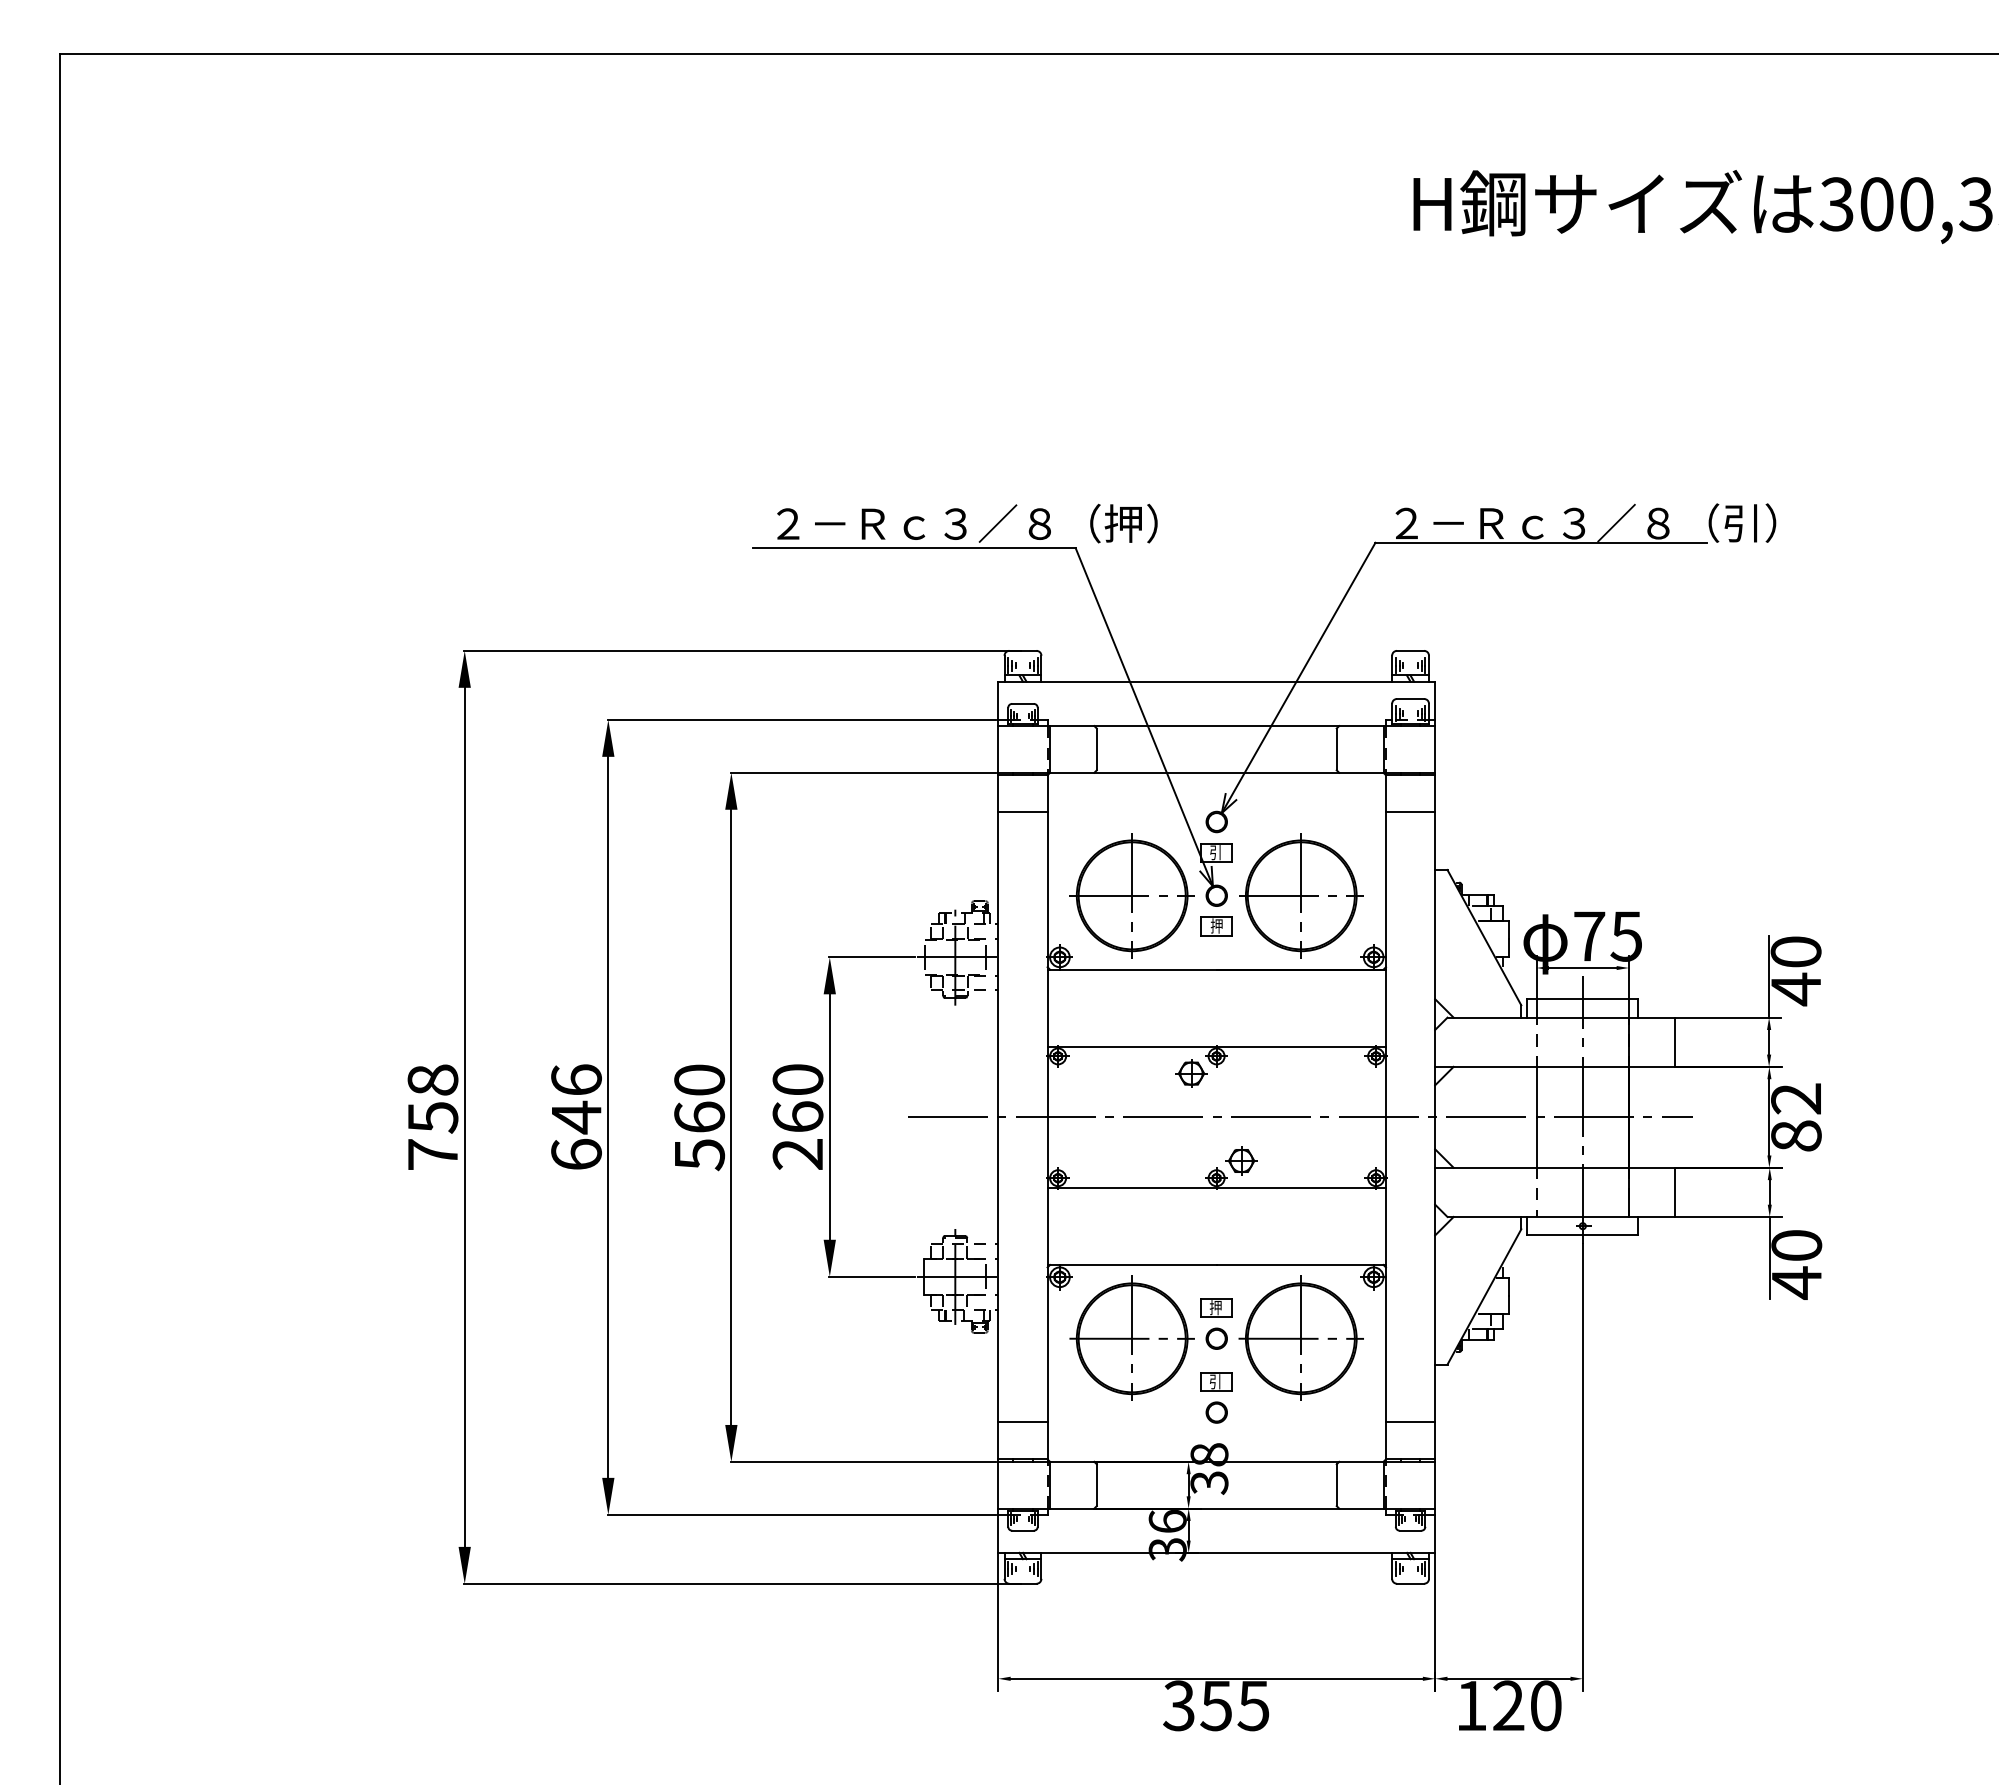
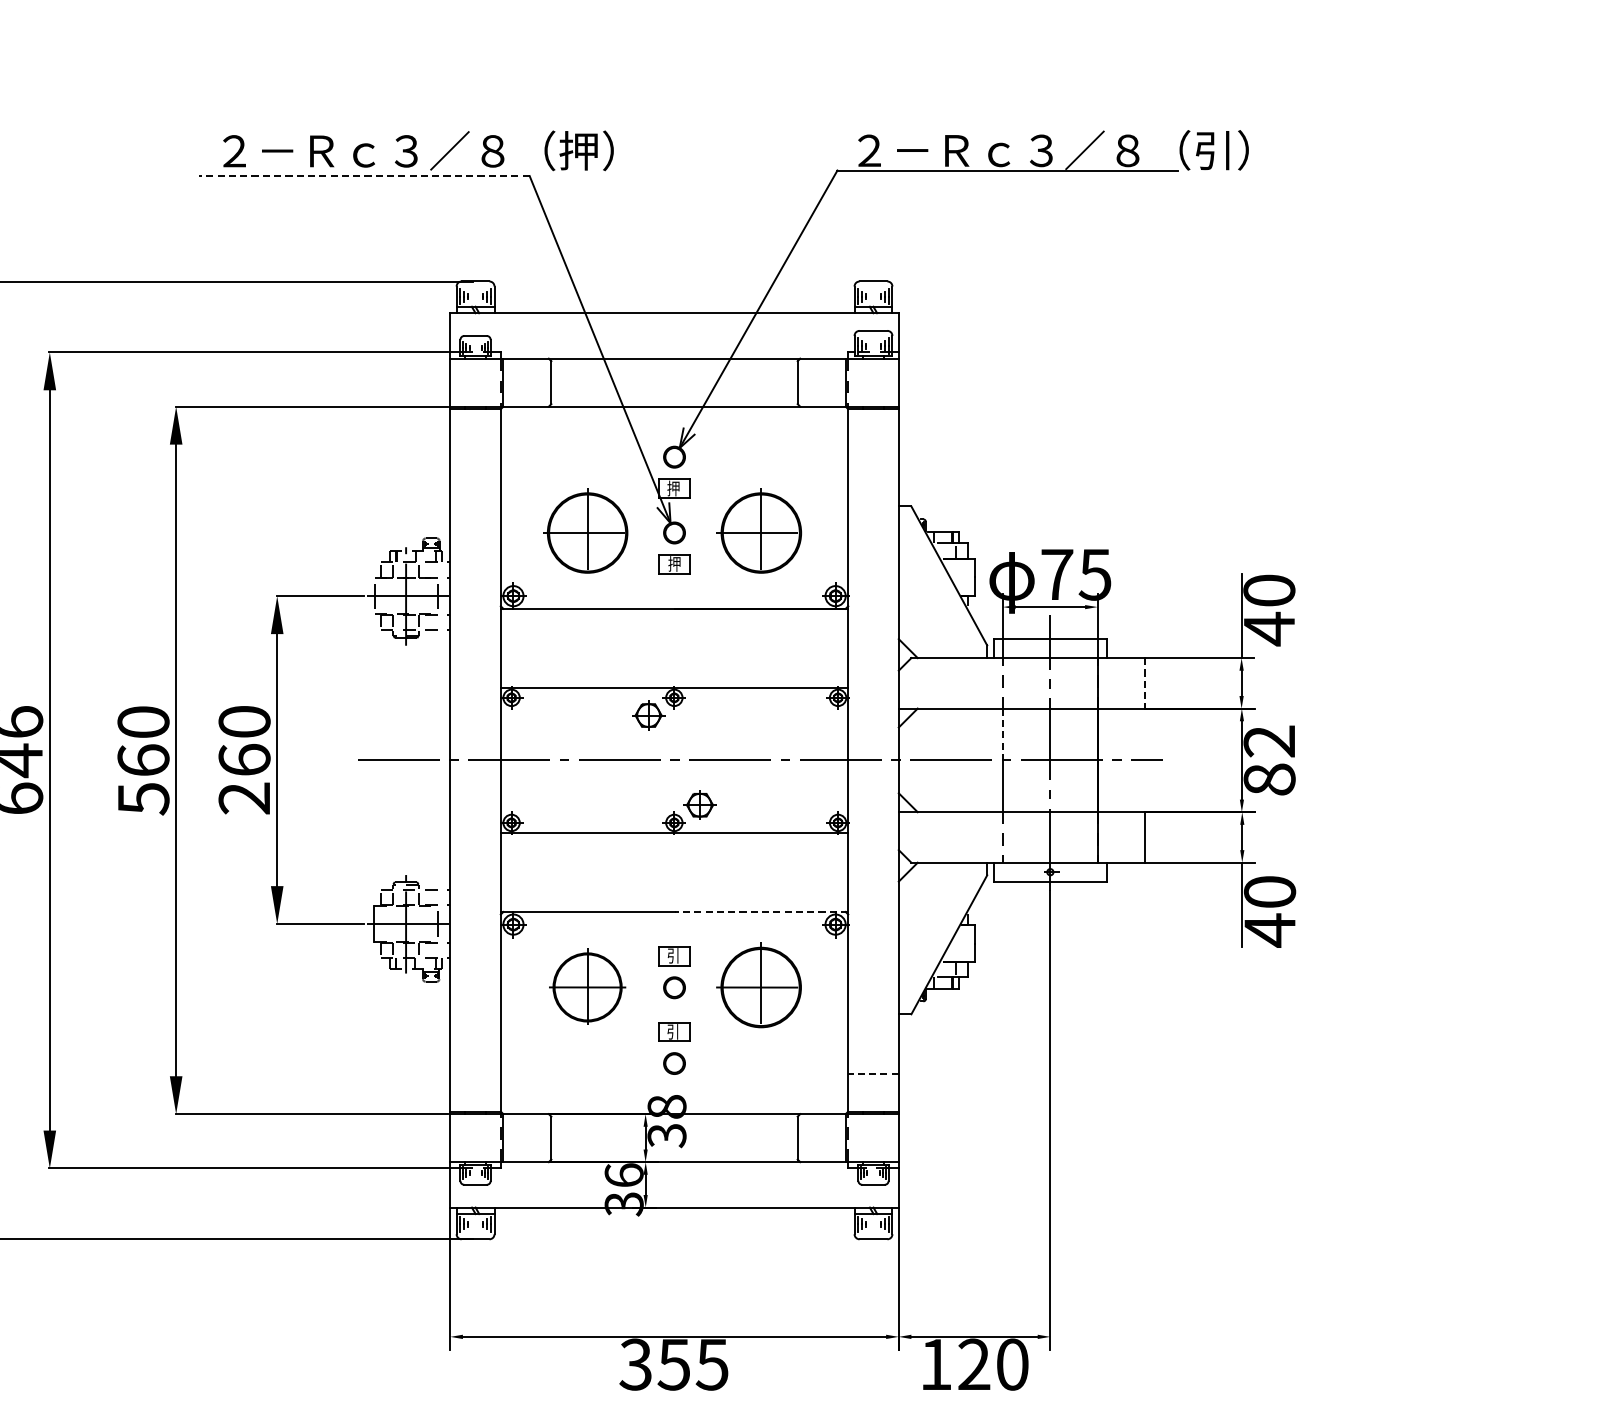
line: (913, 548) -> (363, 176), solid -> dashed
line: (1022, 812) -> (475, 447), removed
line: (1410, 812) -> (873, 447), removed
text: (1215, 852) -> (673, 488), 引 -> 押
part: (1131, 895) -> (586, 532), size x0.7
part: (1301, 895) -> (761, 532), size x0.7
line: (1675, 1042) -> (1145, 683), solid -> dashed
line: (1536, 1093) -> (1002, 735), solid -> dashed
line: (1301, 1264) -> (761, 911), solid -> dashed
text: (1215, 1307) -> (673, 955), 押 -> 引
part: (1131, 1337) -> (586, 986), size x0.6
part: (1300, 1337) -> (760, 986), size x0.7
line: (1022, 1422) -> (475, 1073), removed
line: (1410, 1422) -> (873, 1073), solid -> dashed

